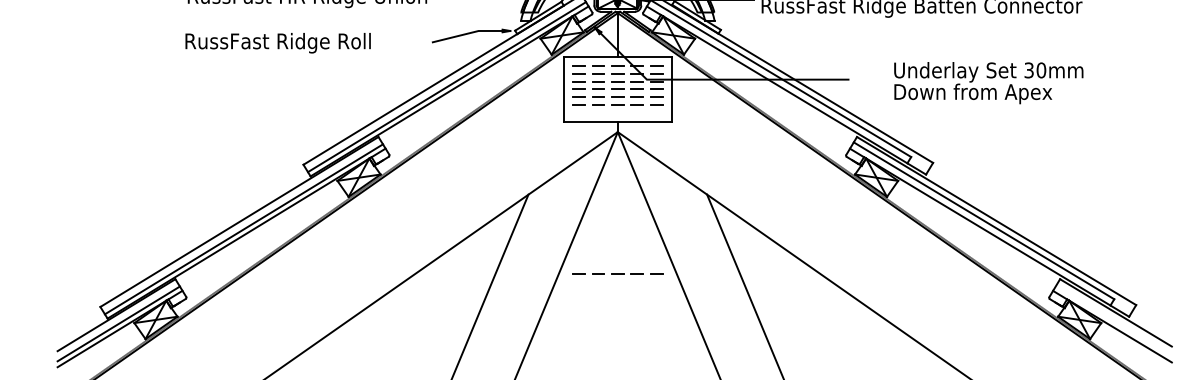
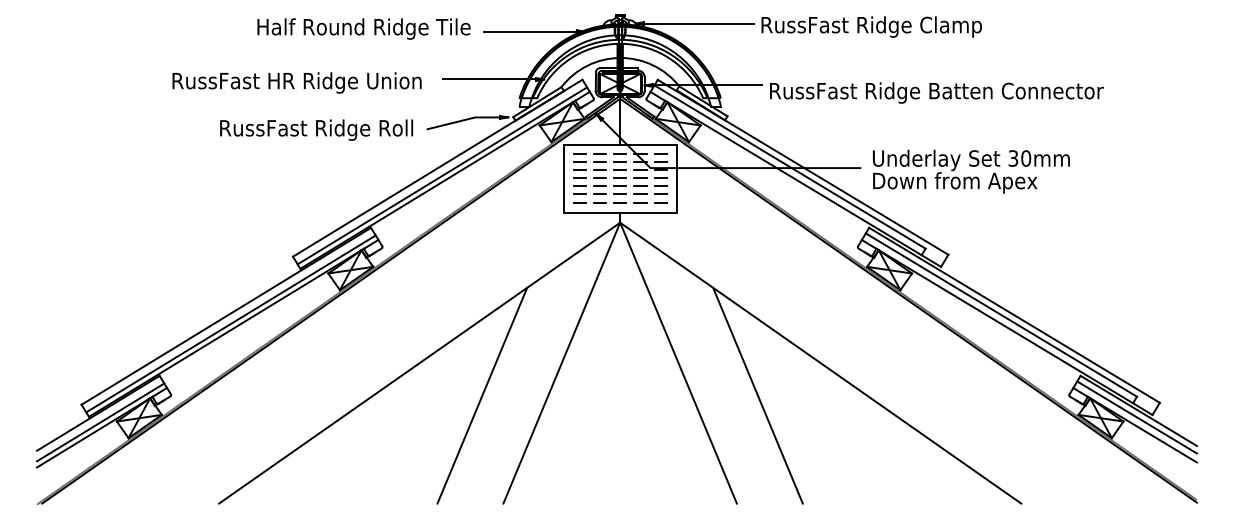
text: (278, 42) -> (316, 129), moved
text: (988, 82) -> (971, 171), moved
line: (618, 274) -> (620, 202), moved
line: (1113, 319) -> (1136, 417), added

